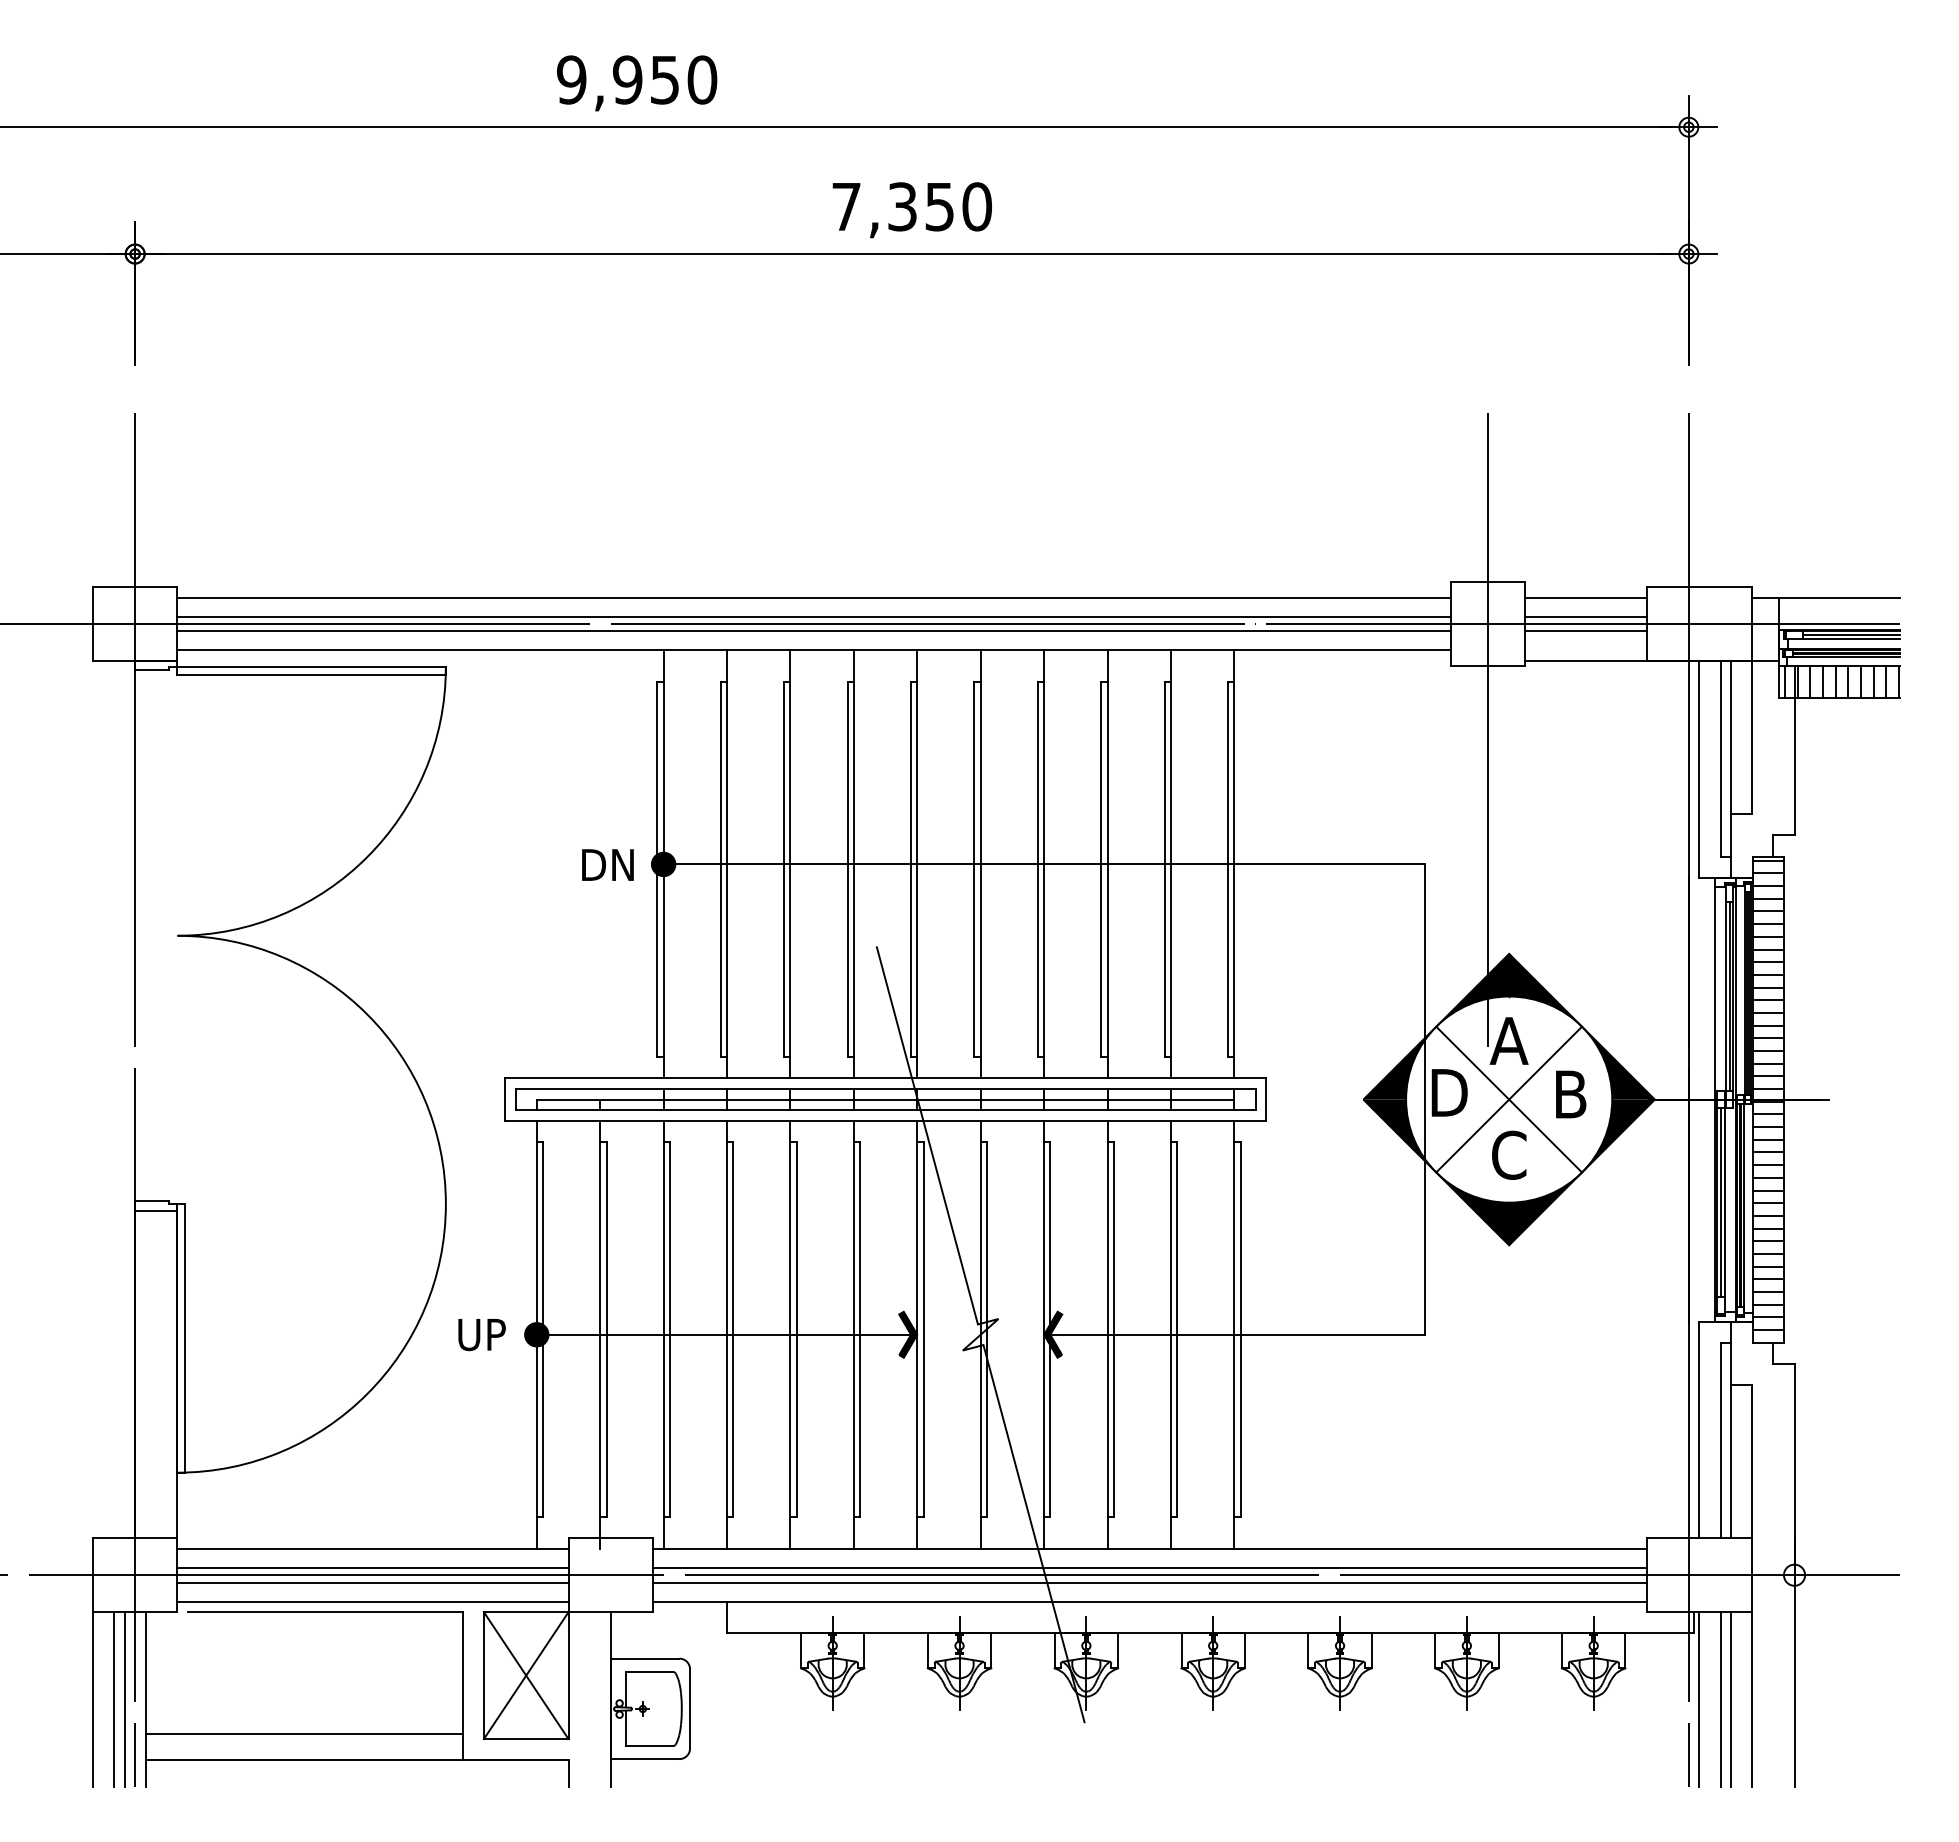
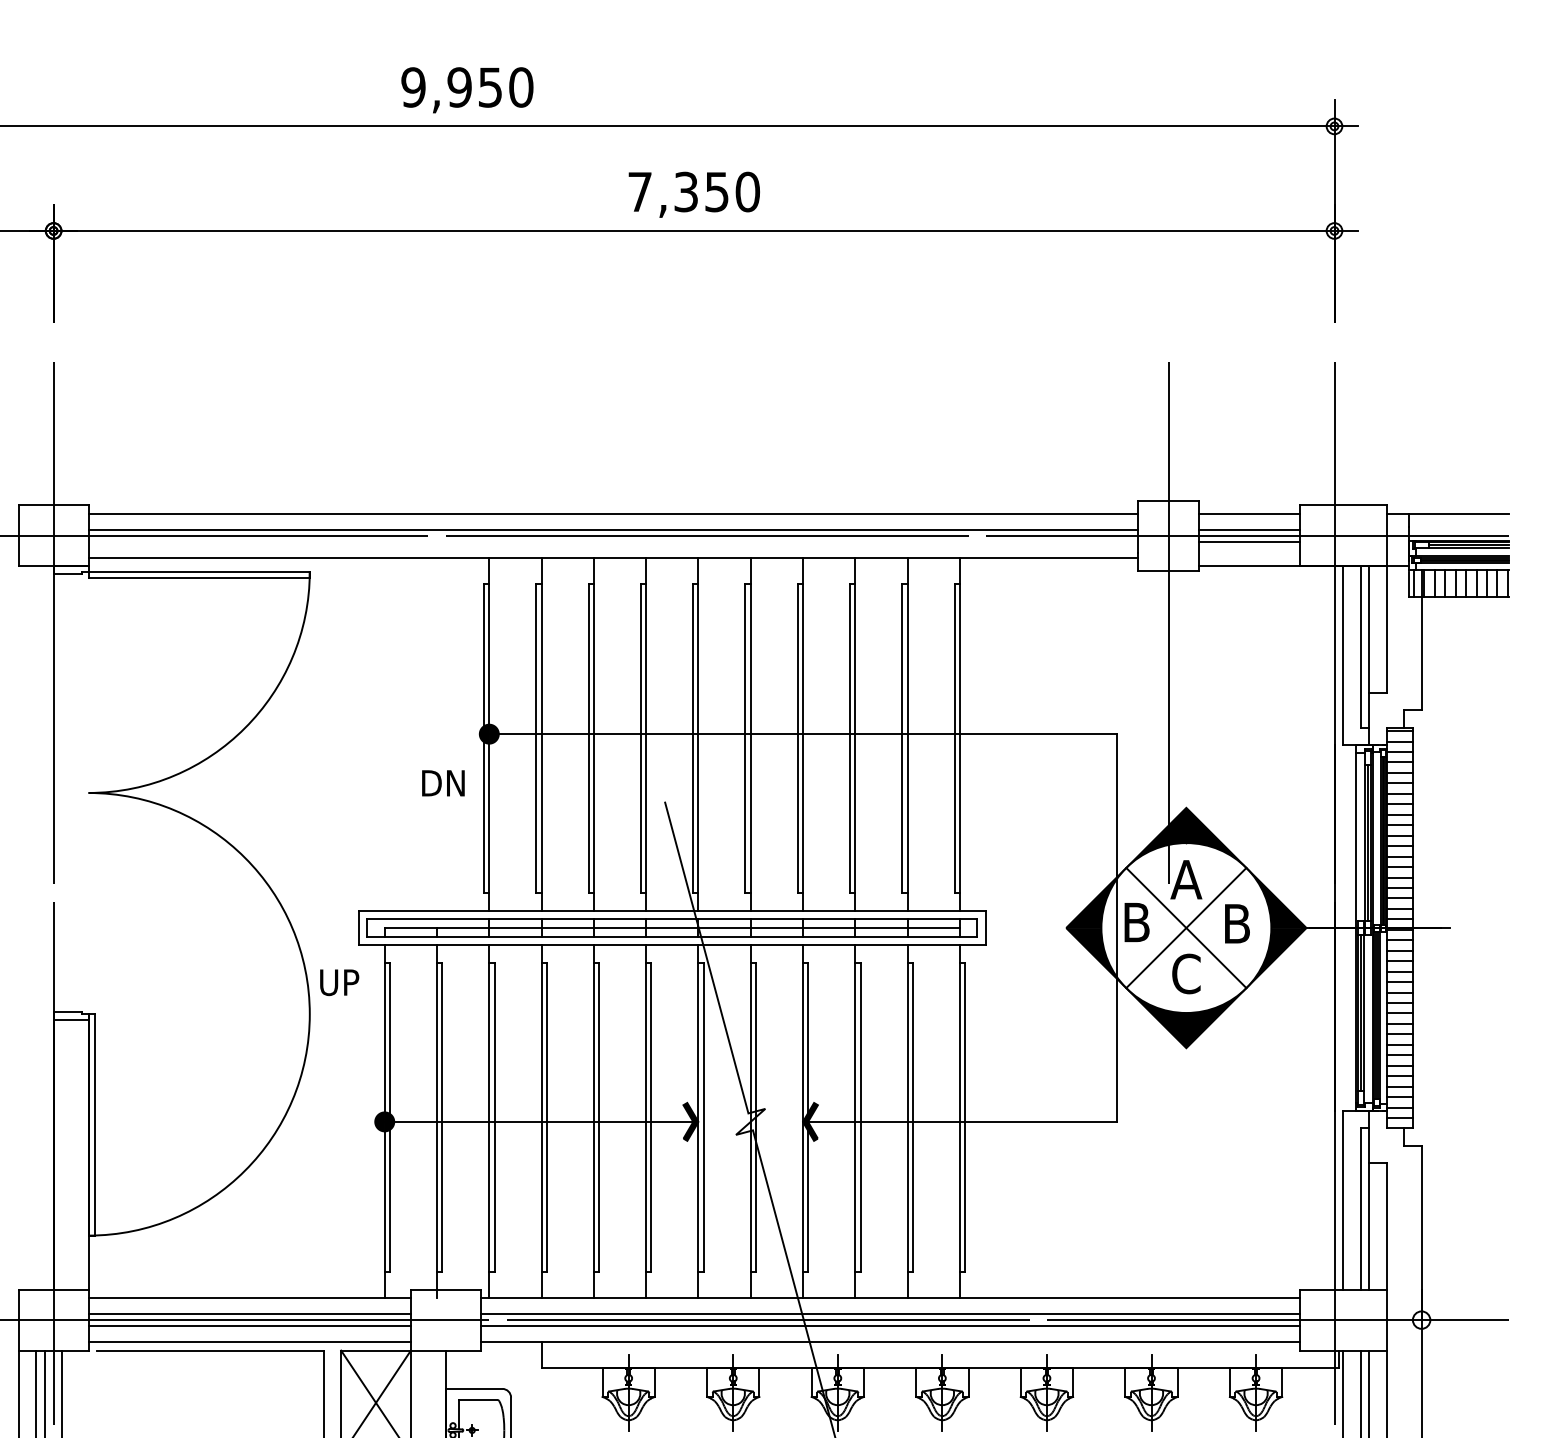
line: (814, 631) -> (613, 542), removed
text: (607, 864) -> (443, 782), moved
text: (1449, 1092) -> (1137, 922), D -> B
text: (481, 1335) -> (339, 983), moved

